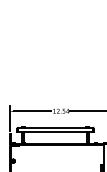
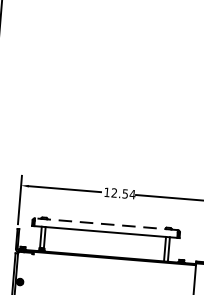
line: (55, 127) -> (106, 223), solid -> dashed

